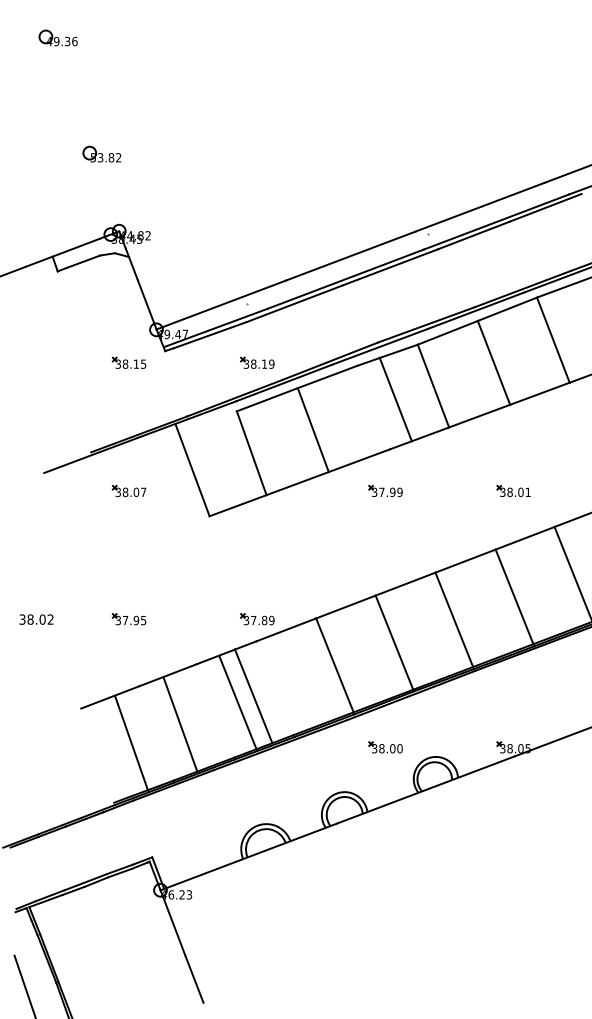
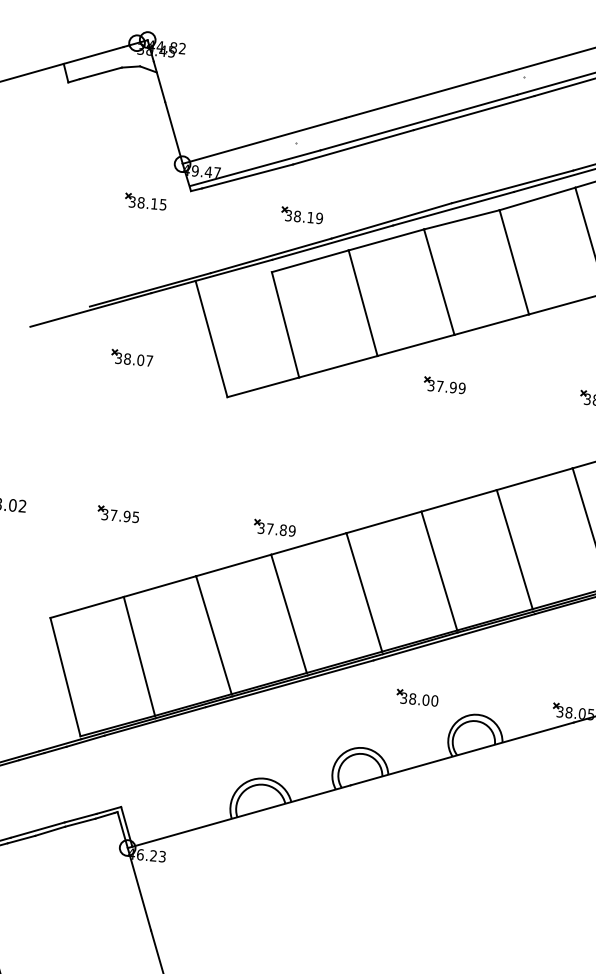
line: (395, 399) -> (438, 282), moved
line: (253, 695) -> (213, 634), moved
line: (237, 703) -> (288, 614), moved
line: (180, 724) -> (139, 656), moved
line: (131, 743) -> (65, 676), moved

